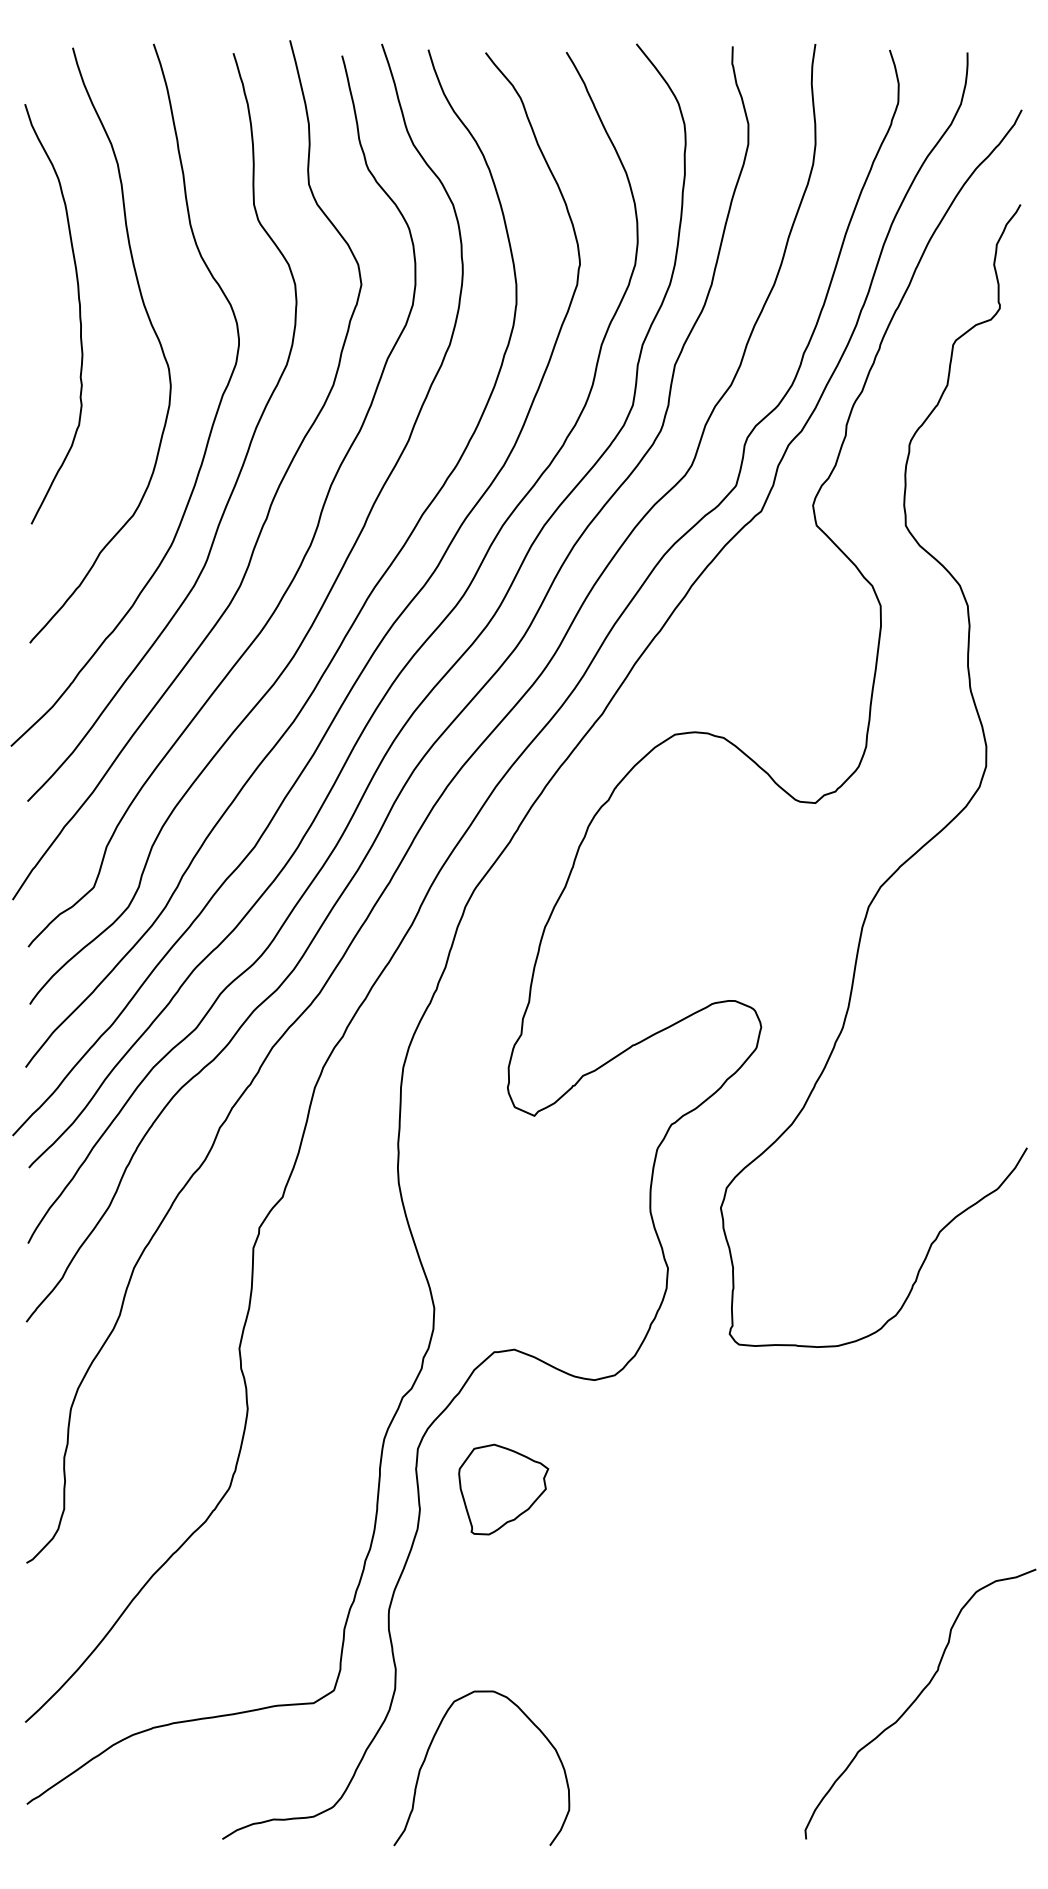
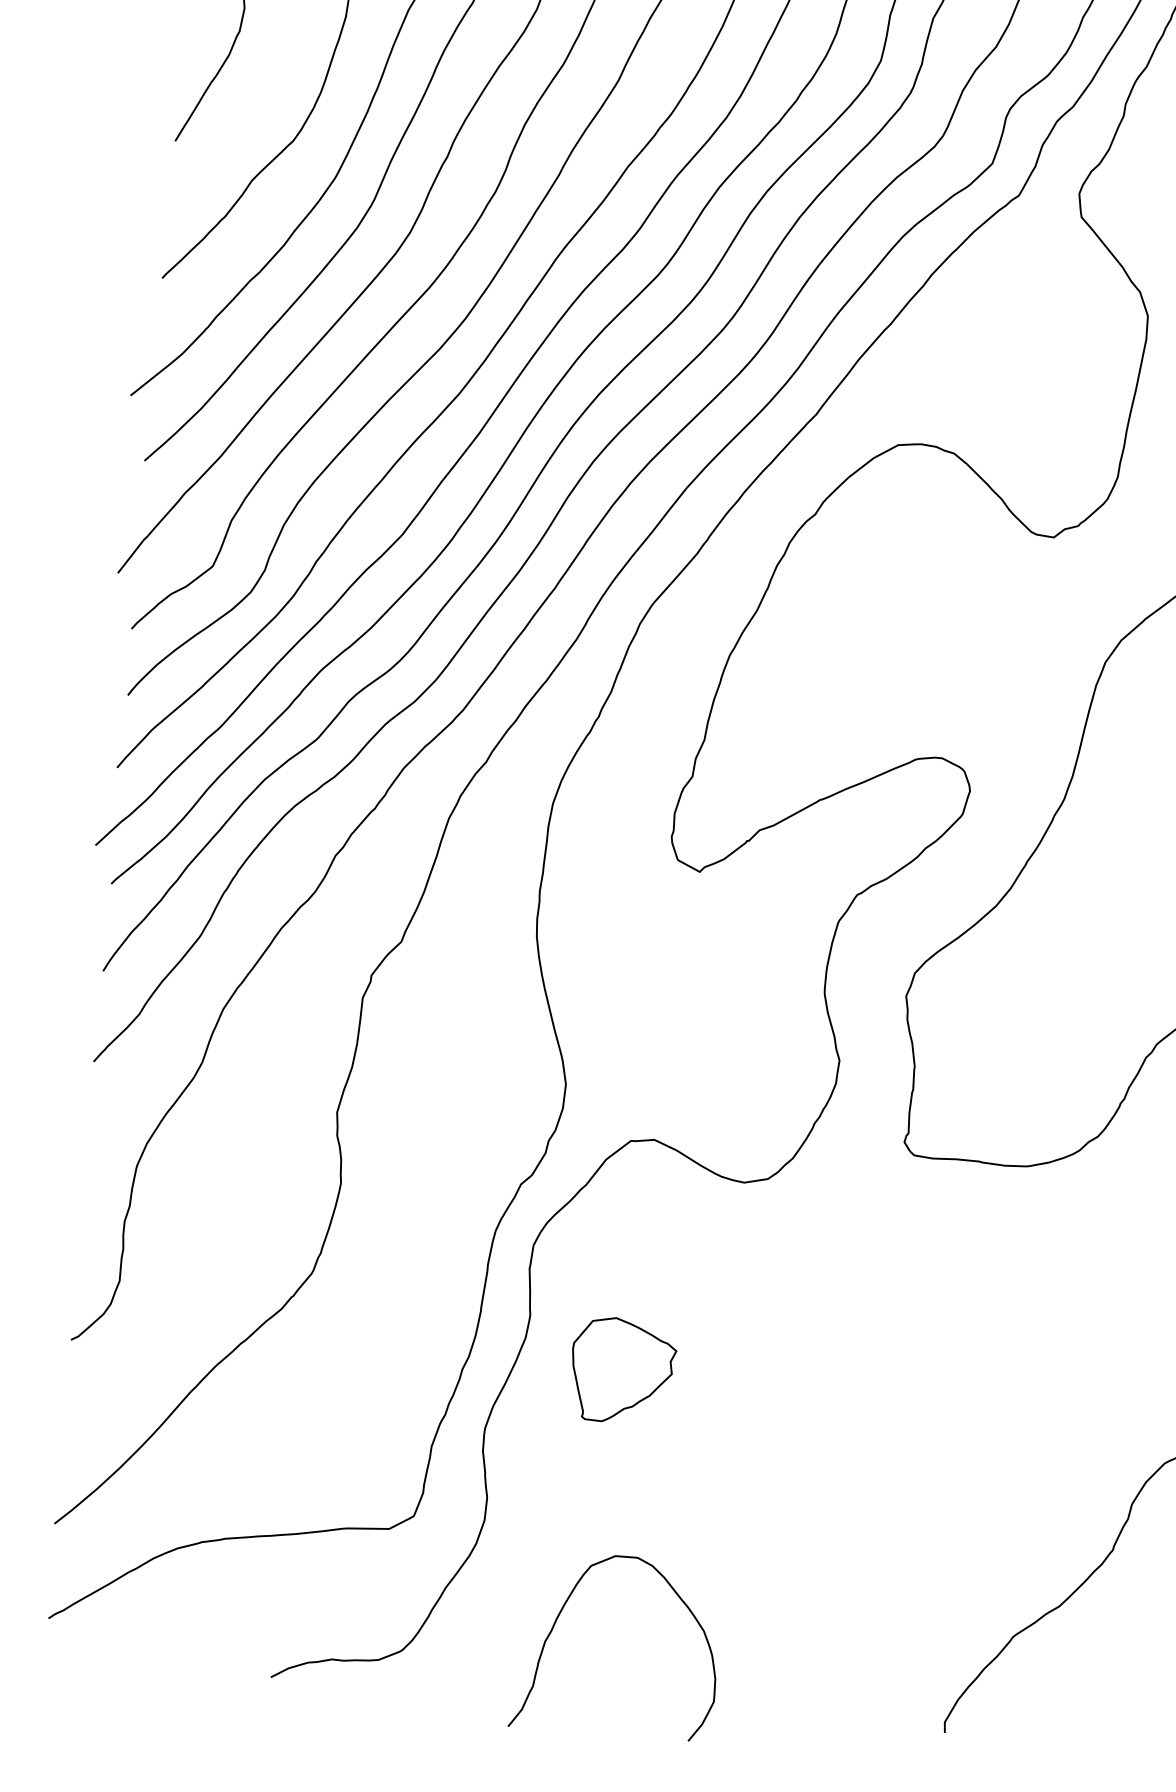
part: (503, 1489) -> (622, 1370), moved
curve: (431, 1745) -> (560, 1614), moved

